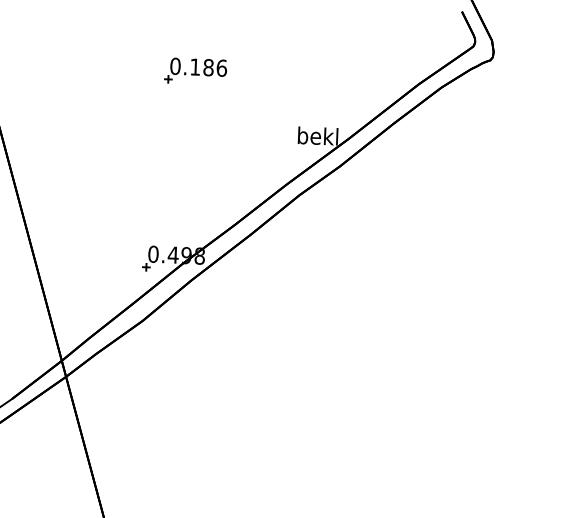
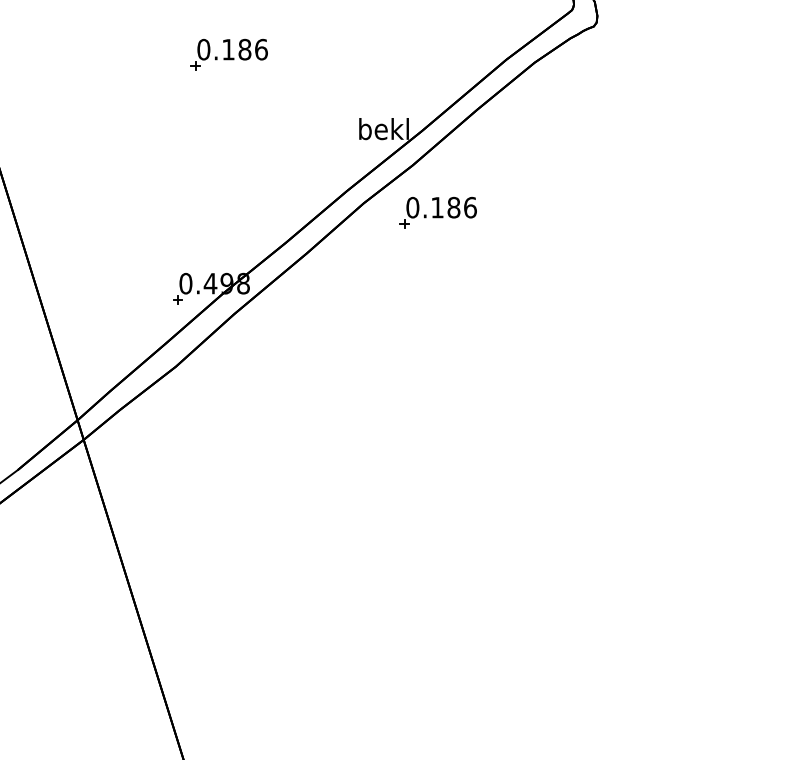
part: (358, 205) -> (437, 212), added

